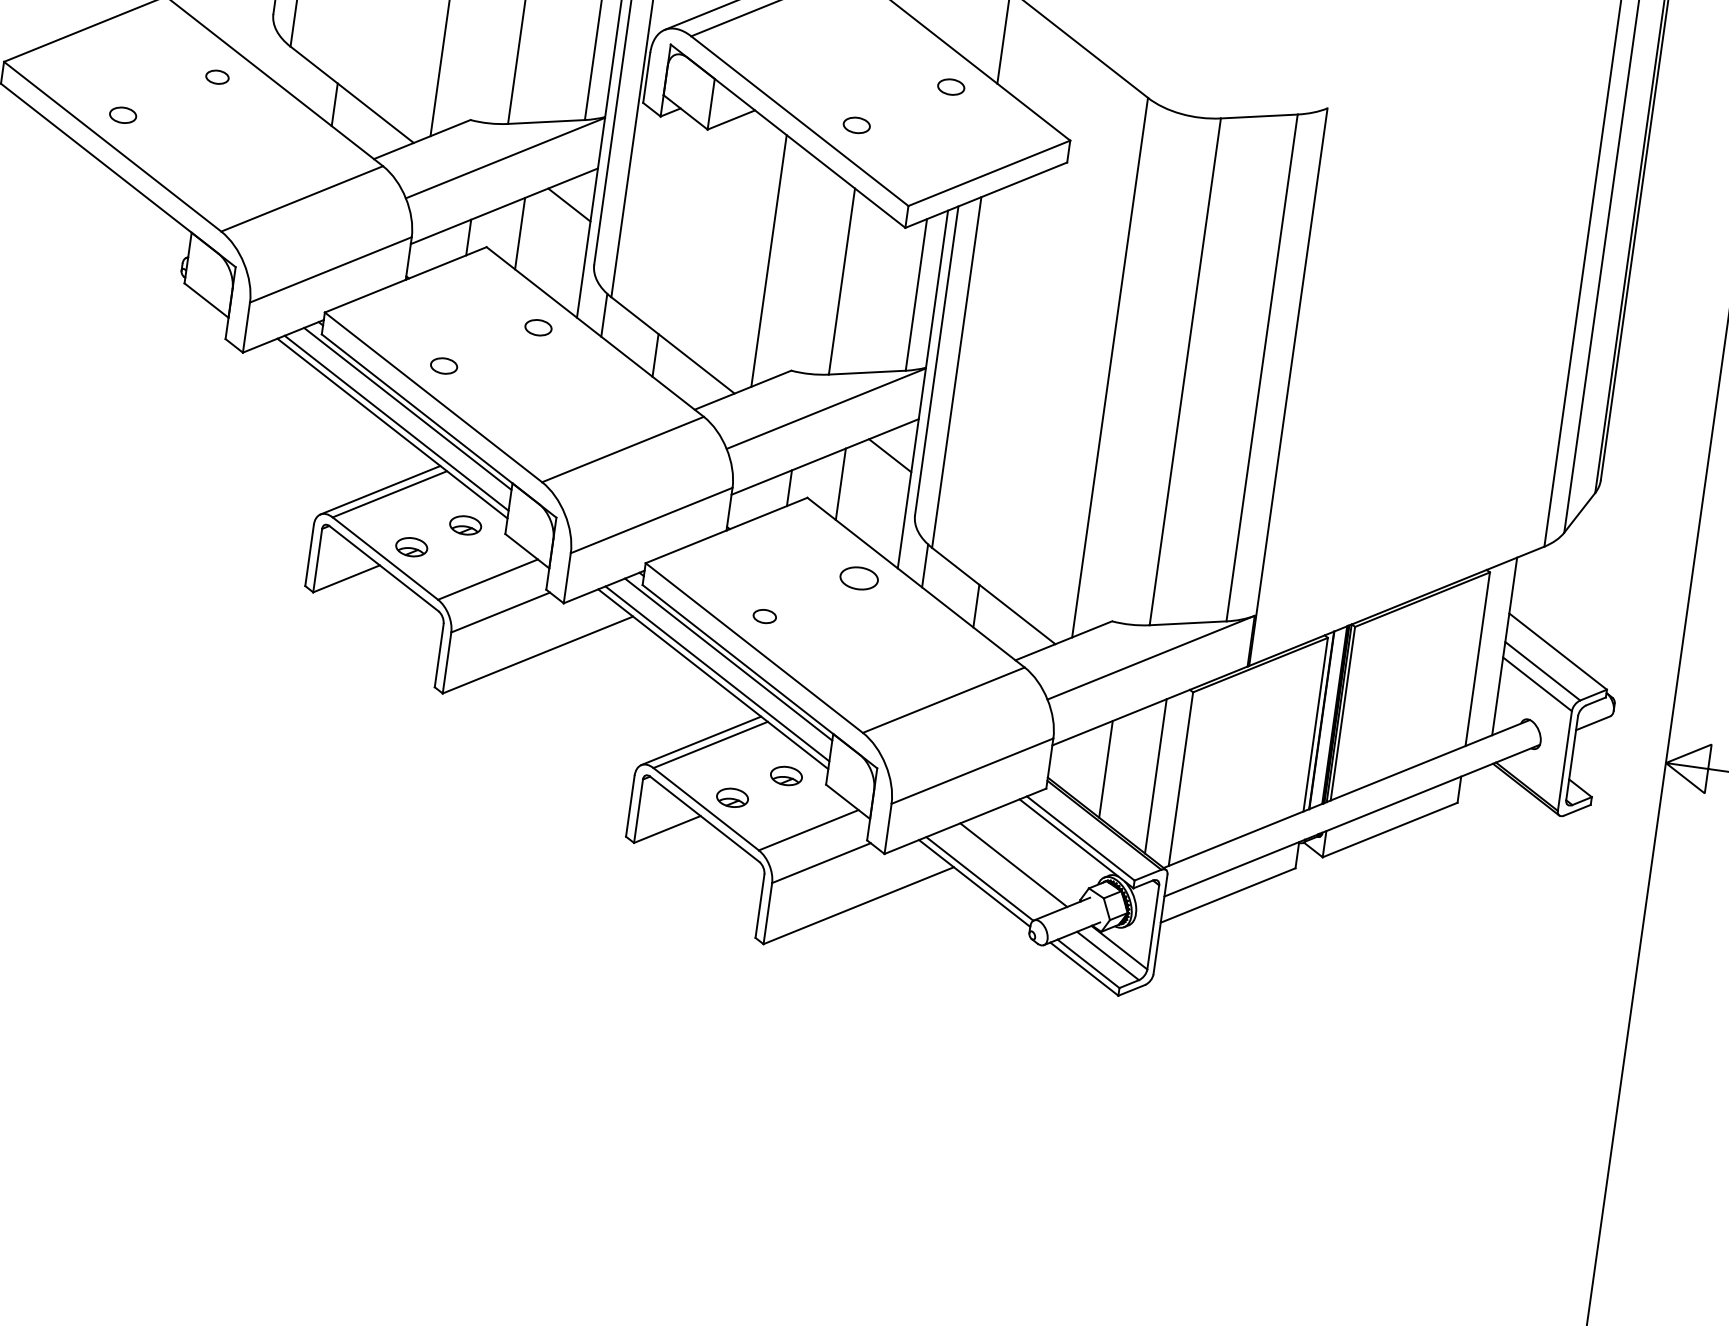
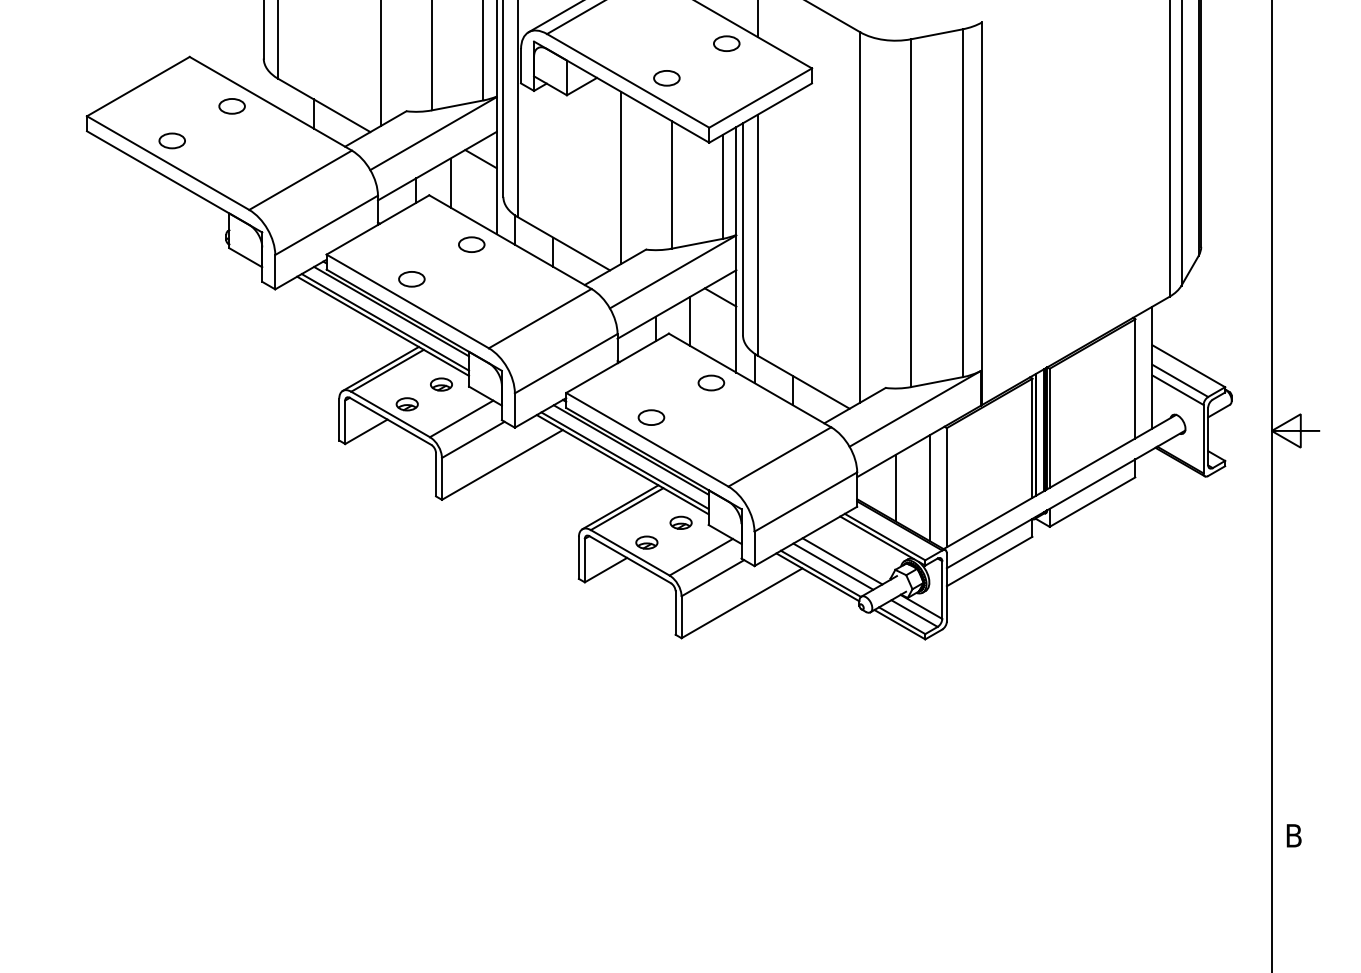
part: (216, 77) -> (231, 106), size x1.67
part: (950, 86) -> (726, 43), size x1.43
part: (122, 114) -> (171, 140), size x1.43
part: (856, 125) -> (666, 78), size x1.43
part: (538, 327) -> (471, 244), size x1.43
part: (443, 366) -> (411, 279), size x1.43
part: (764, 616) -> (651, 417), size x1.67
line: (999, 870) -> (833, 566), added

